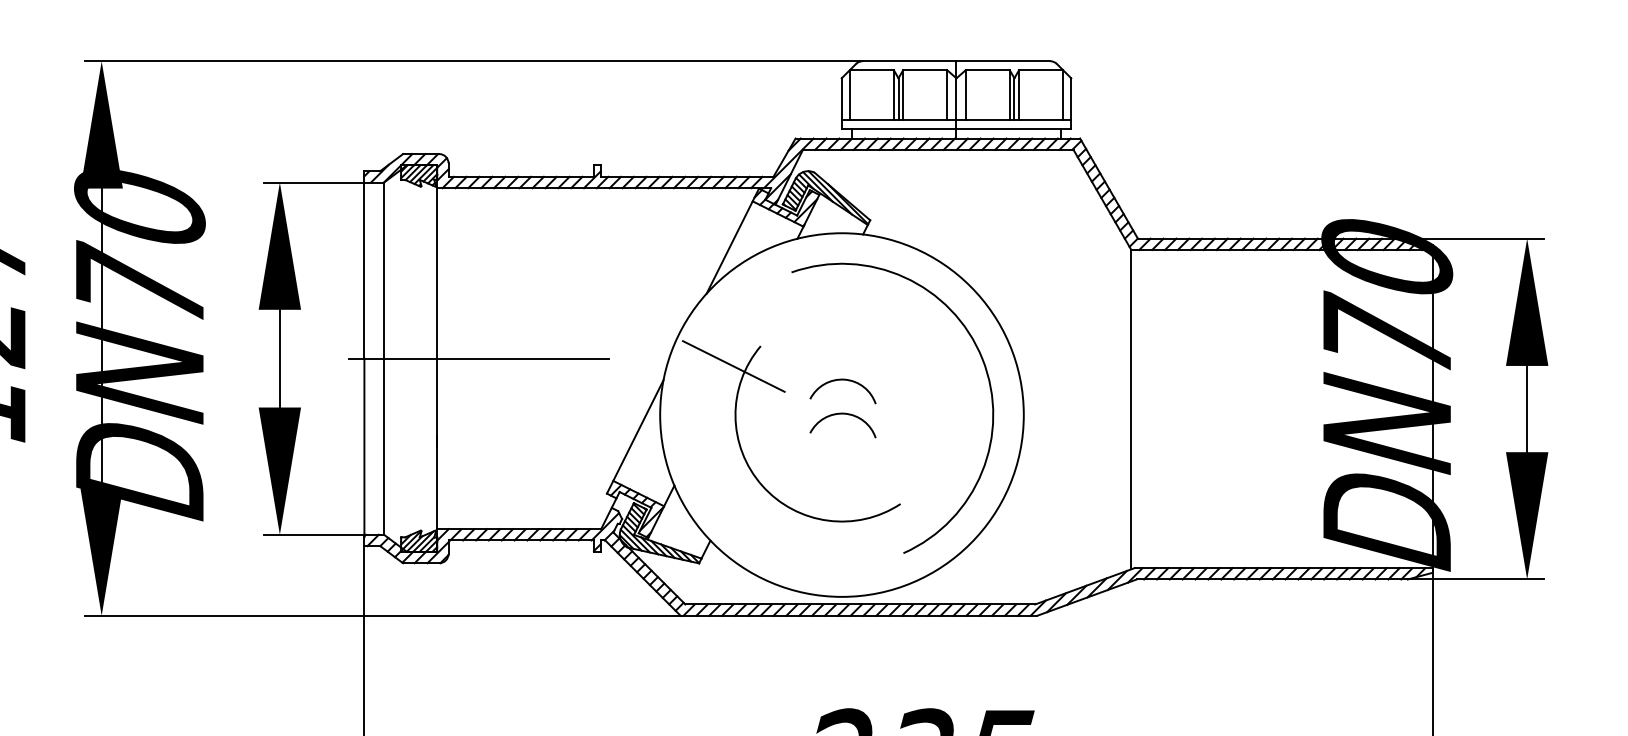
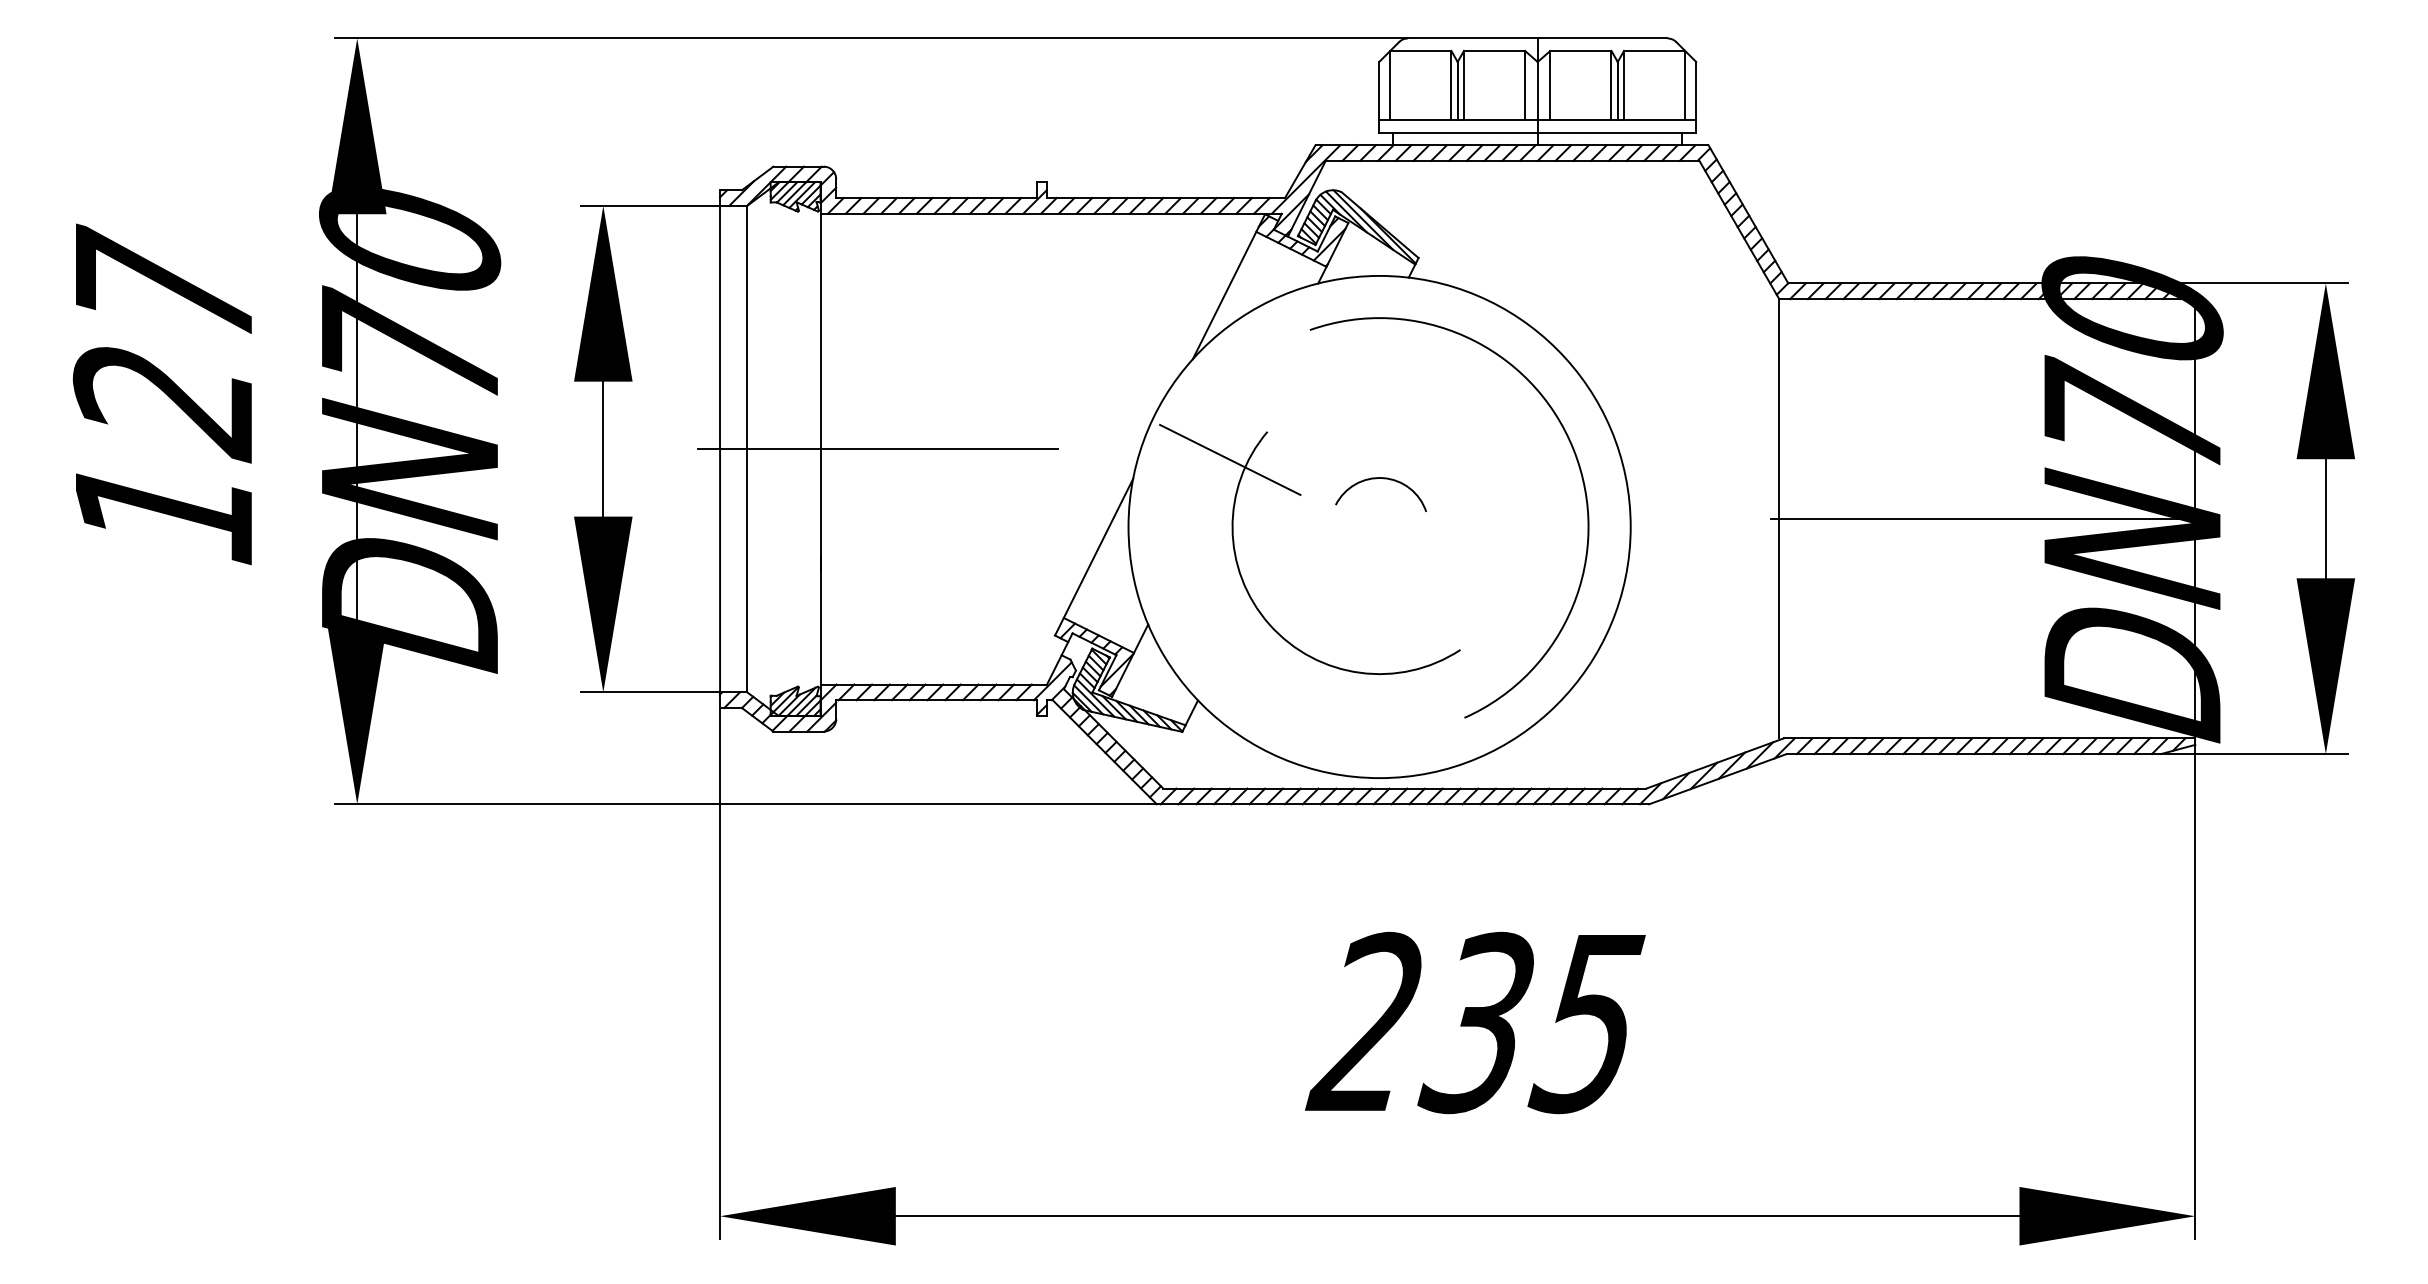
line: (1278, 408) -> (1982, 518), added
arc: (844, 414) -> (1383, 526), removed

